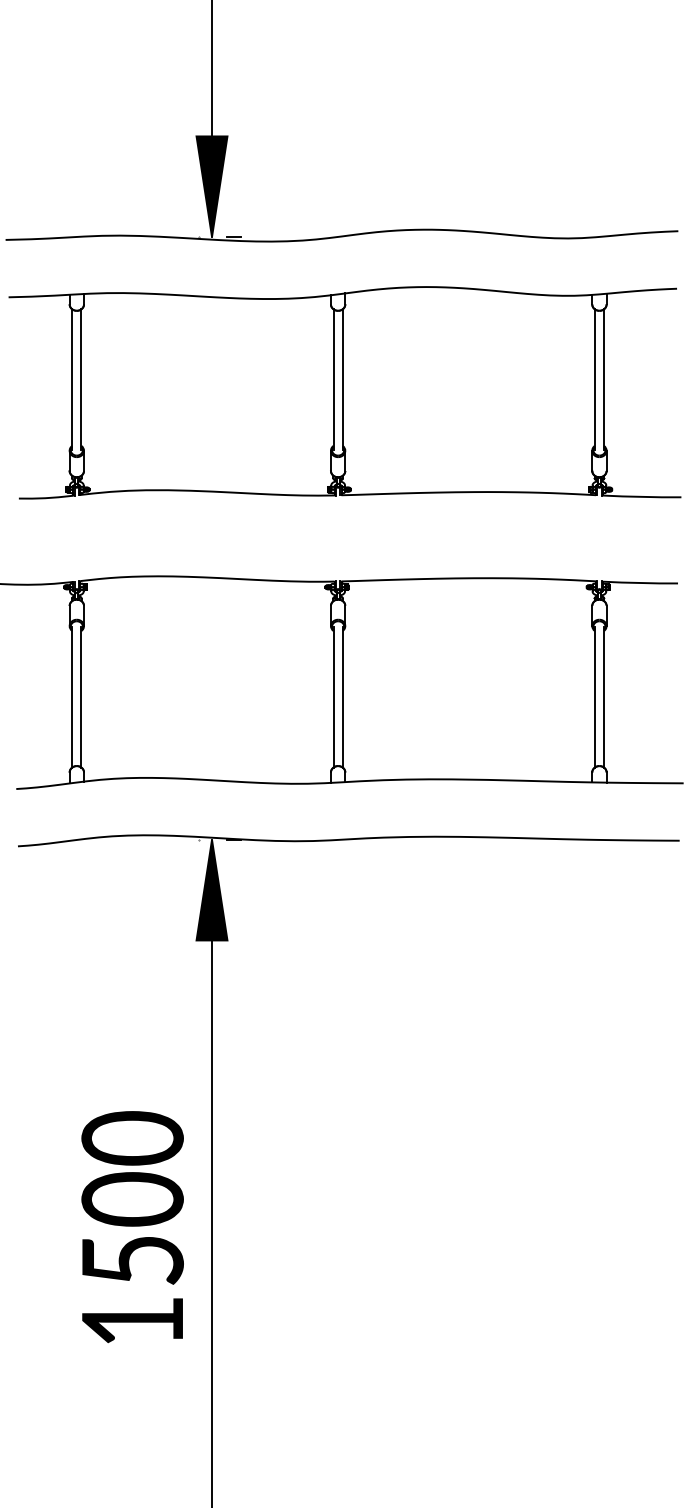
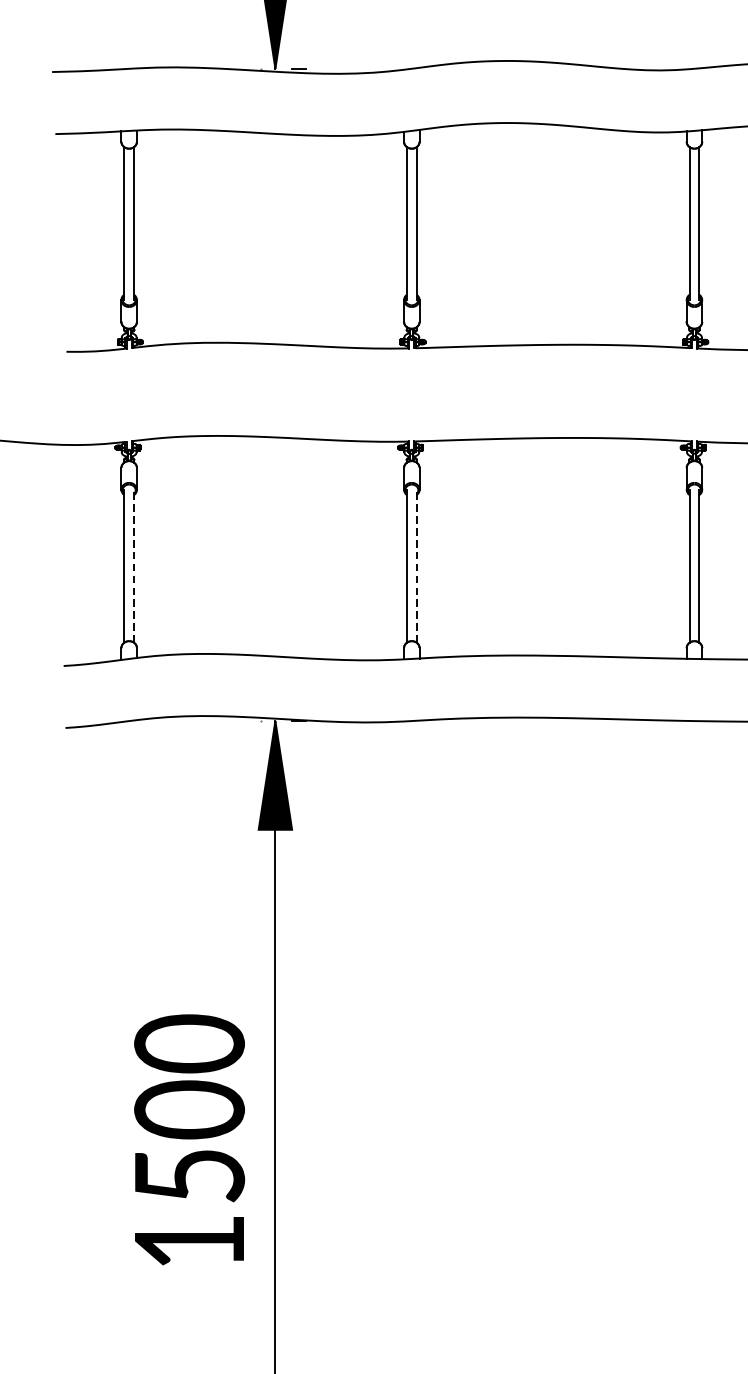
line: (81, 696) -> (134, 565), solid -> dashed
line: (342, 696) -> (416, 565), solid -> dashed

